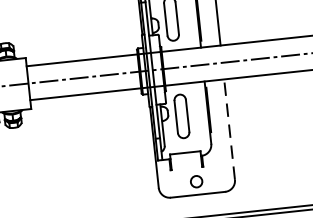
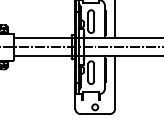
line: (230, 128) -> (115, 81), dashed -> solid

